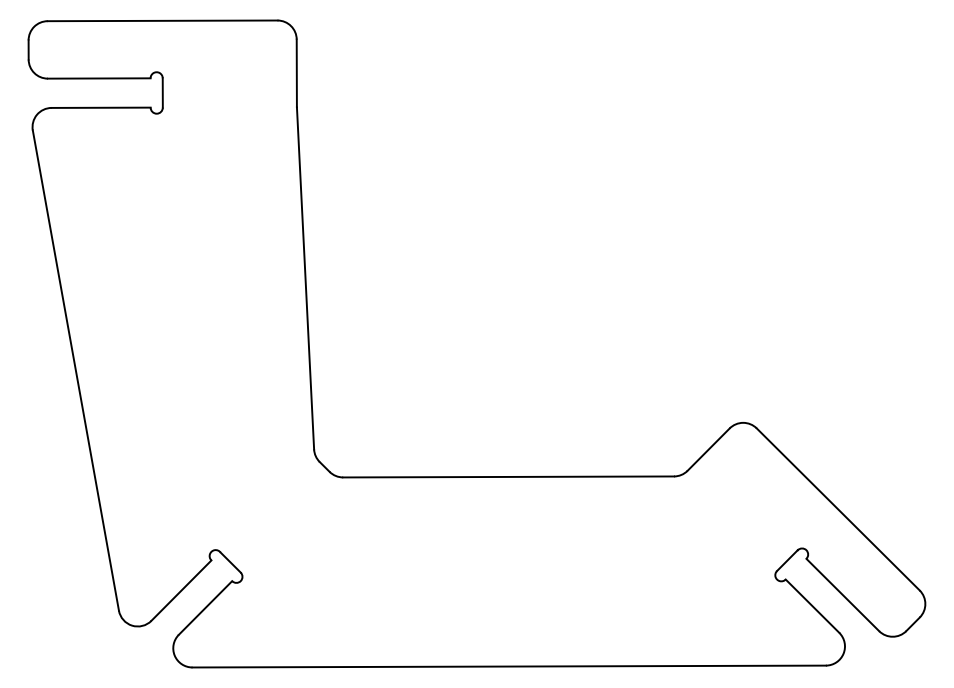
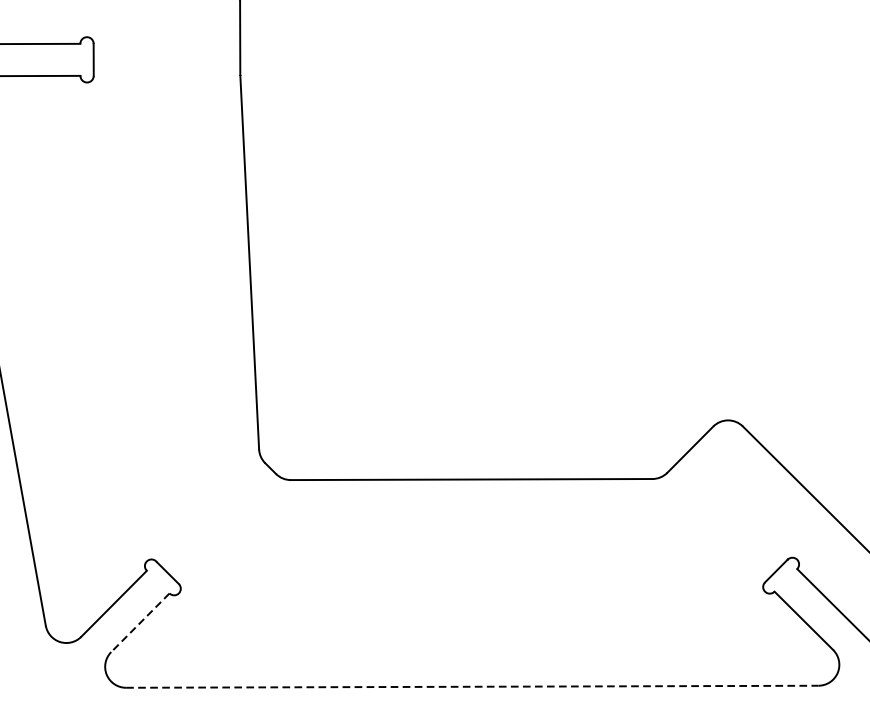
line: (205, 608) -> (140, 623), solid -> dashed
line: (509, 666) -> (472, 686), solid -> dashed

